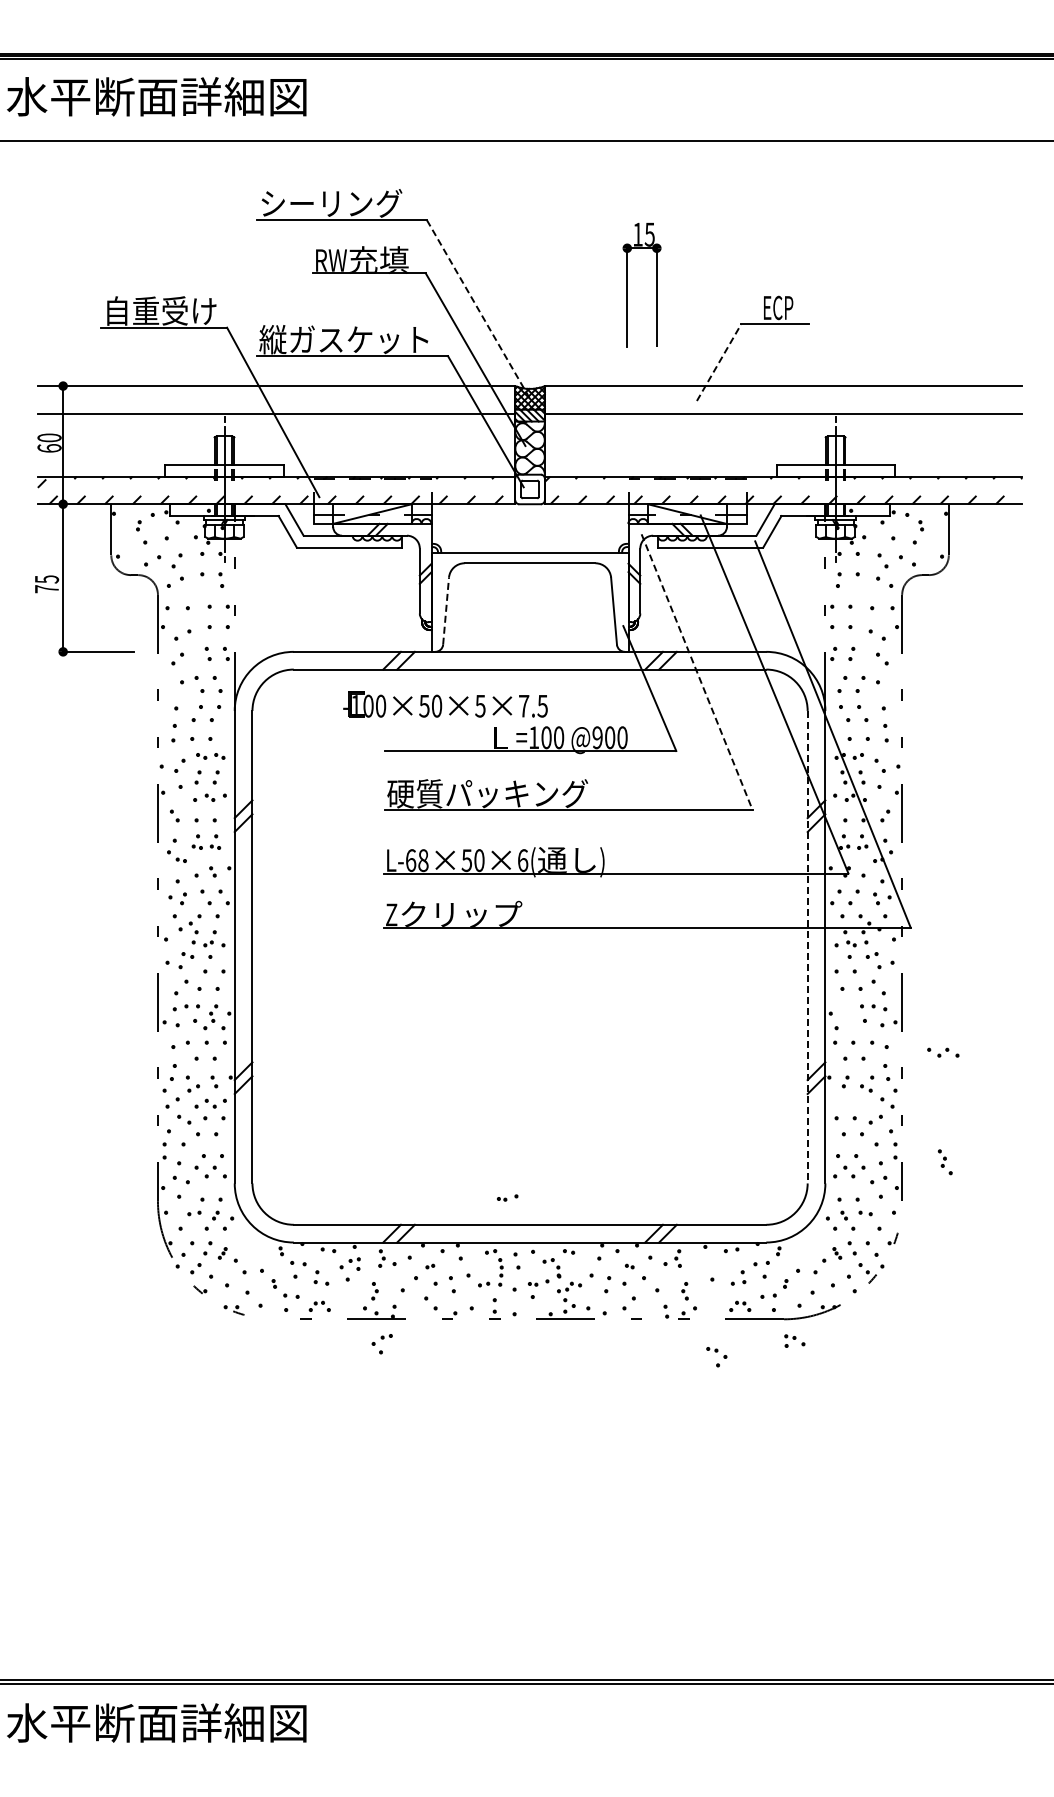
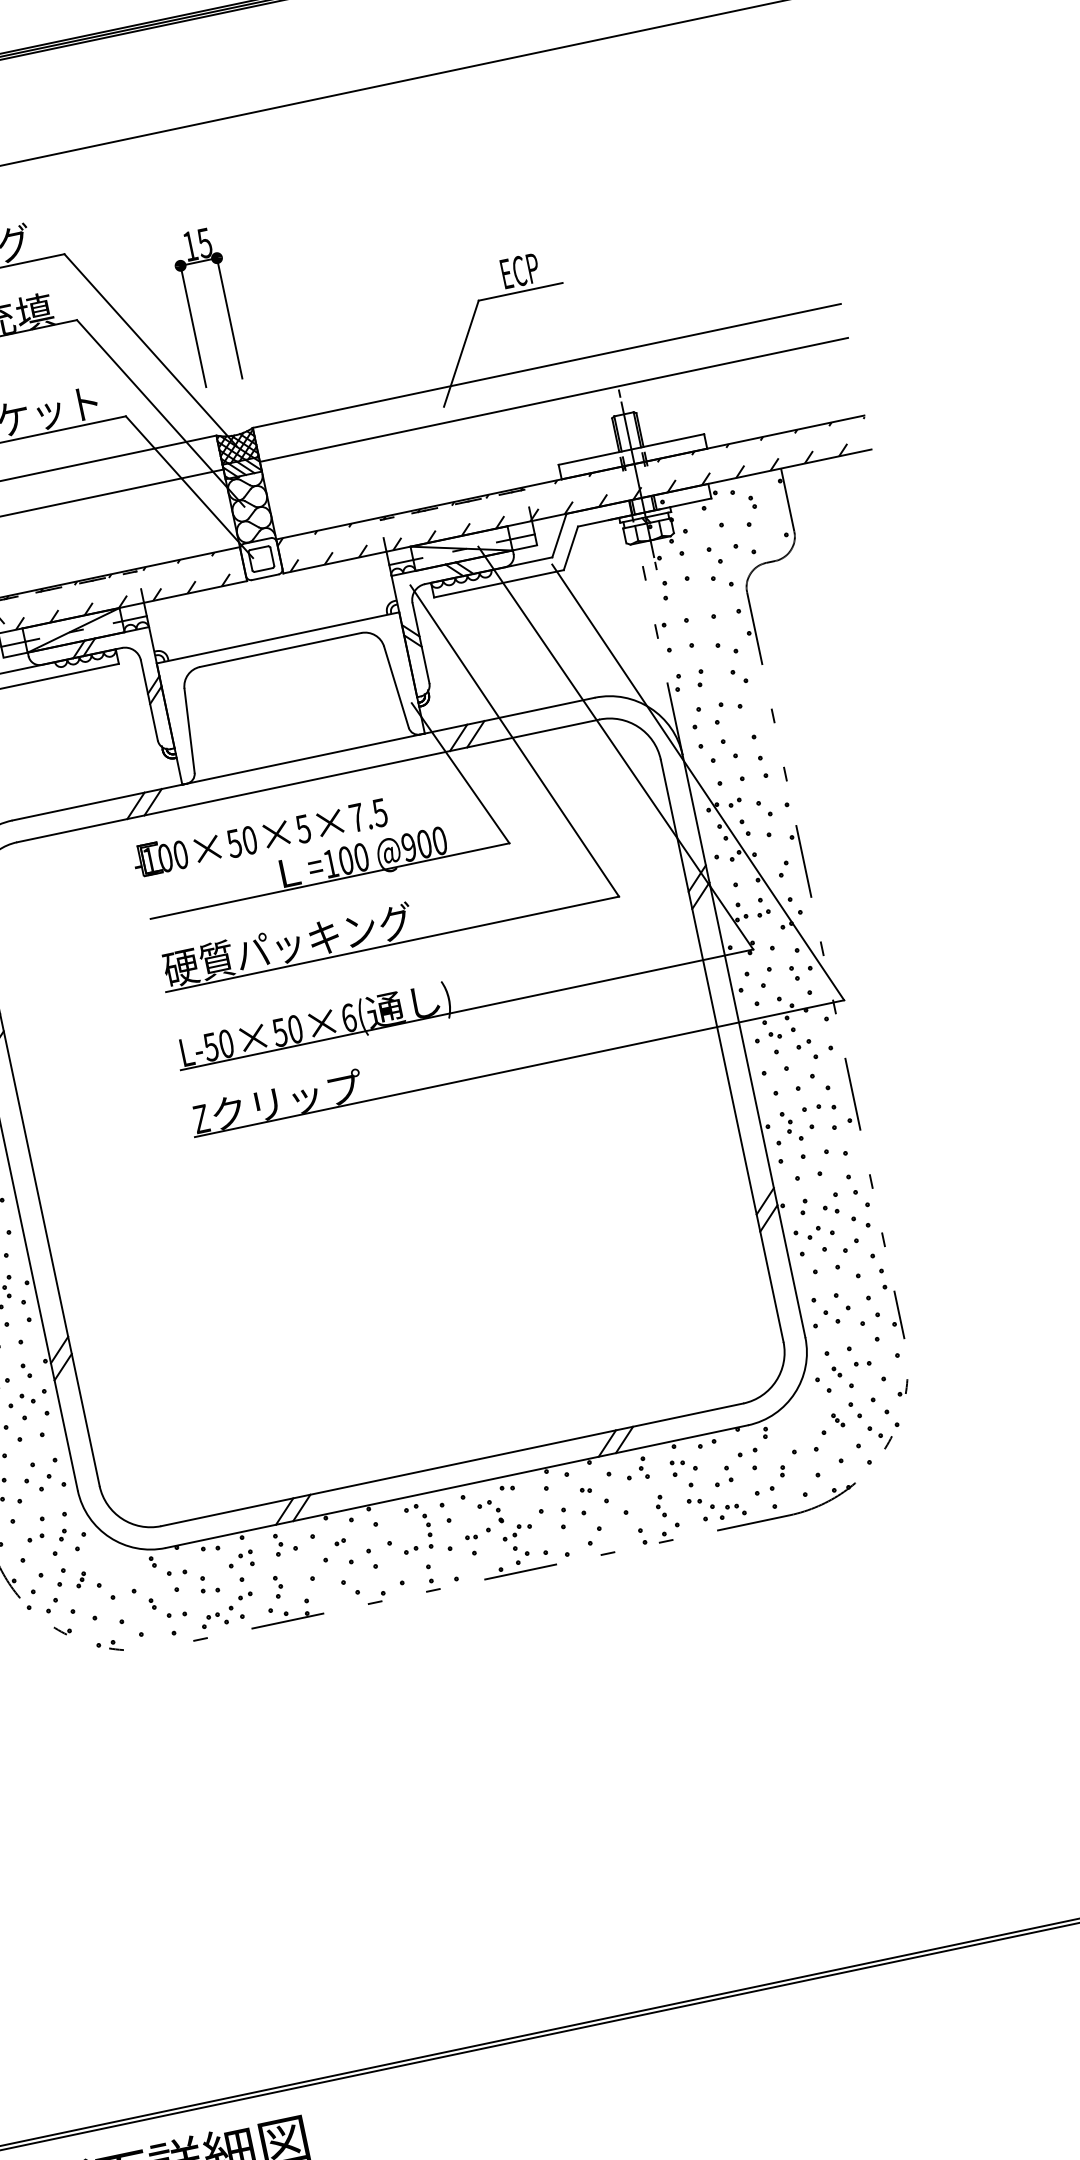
part: (627, 285) -> (190, 311), moved
line: (478, 309) -> (151, 350), dashed -> solid
line: (719, 362) -> (461, 353), dashed -> solid
line: (446, 611) -> (190, 731), dashed -> solid
line: (697, 672) -> (515, 741), dashed -> solid
part: (445, 704) -> (259, 836), moved
text: (416, 860) -> (217, 1045), L-68 -> L-50
line: (807, 947) -> (722, 1051), dashed -> solid
part: (943, 1052) -> (814, 1232), moved
part: (944, 1162) -> (790, 1126), moved
part: (507, 1197) -> (417, 1437), removed
part: (794, 1340) -> (683, 1465), moved
part: (381, 1344) -> (240, 1606), moved
part: (716, 1357) -> (701, 1509), moved

